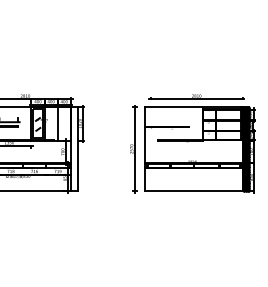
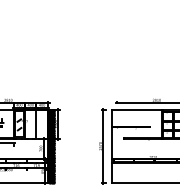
hatch: (74, 149) -> (50, 146), added

